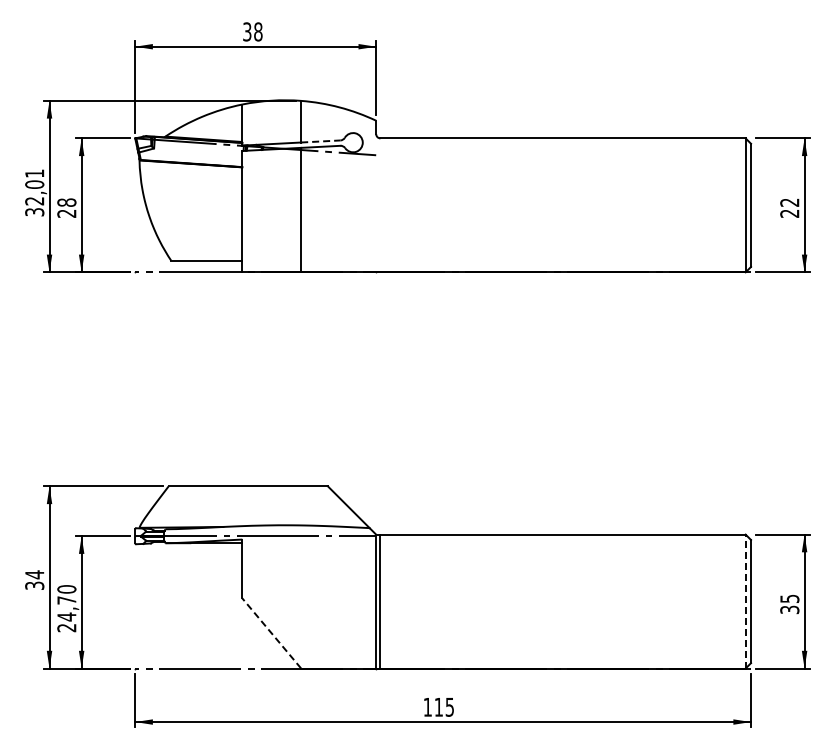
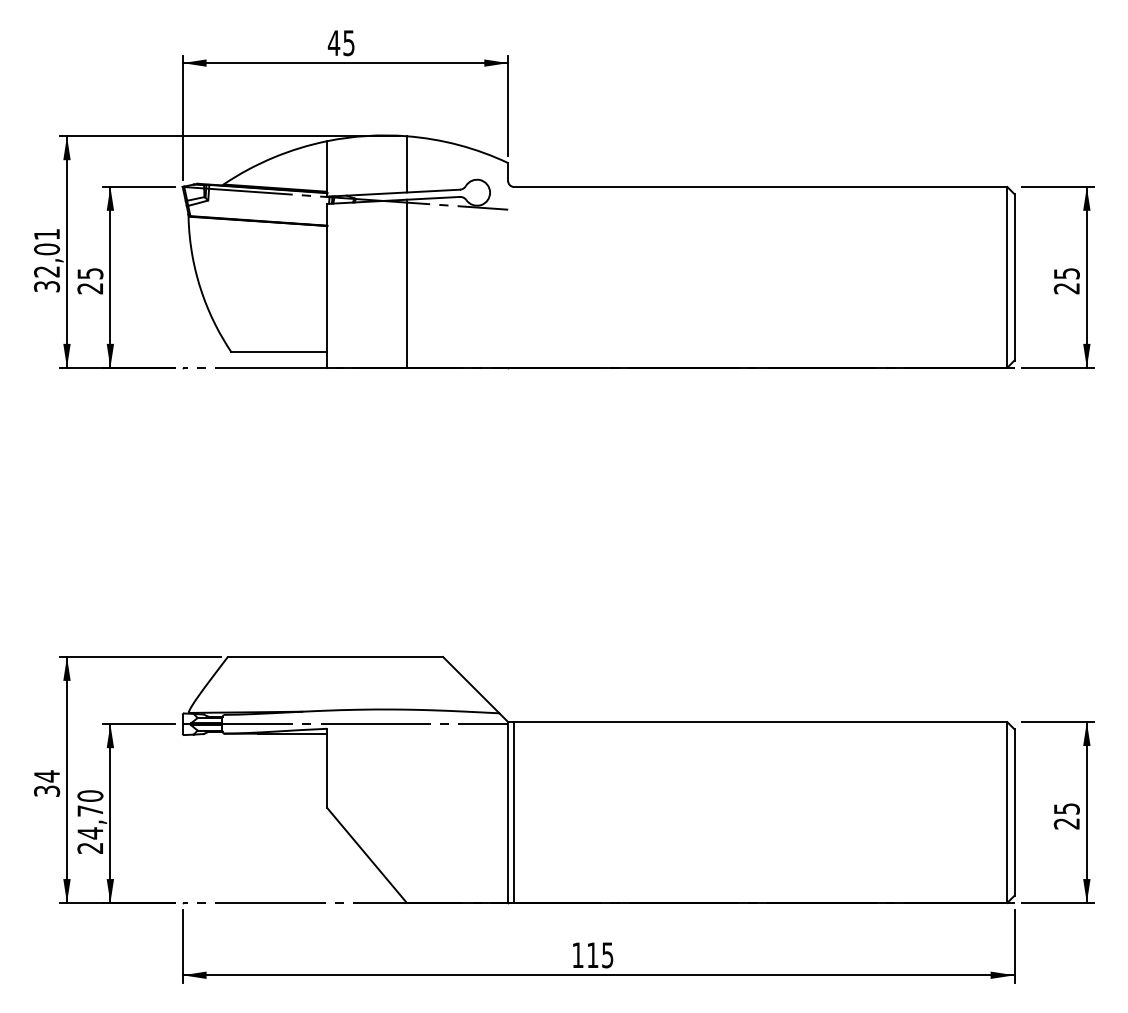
text: (252, 31) -> (341, 42), 38 -> 45
line: (320, 141) -> (432, 191), dashed -> solid
text: (66, 202) -> (89, 273), 28 -> 25
text: (789, 202) -> (1066, 273), 22 -> 25
line: (745, 601) -> (1007, 812), dashed -> solid
text: (789, 609) -> (1066, 823), 35 -> 25
line: (271, 633) -> (366, 855), dashed -> solid

